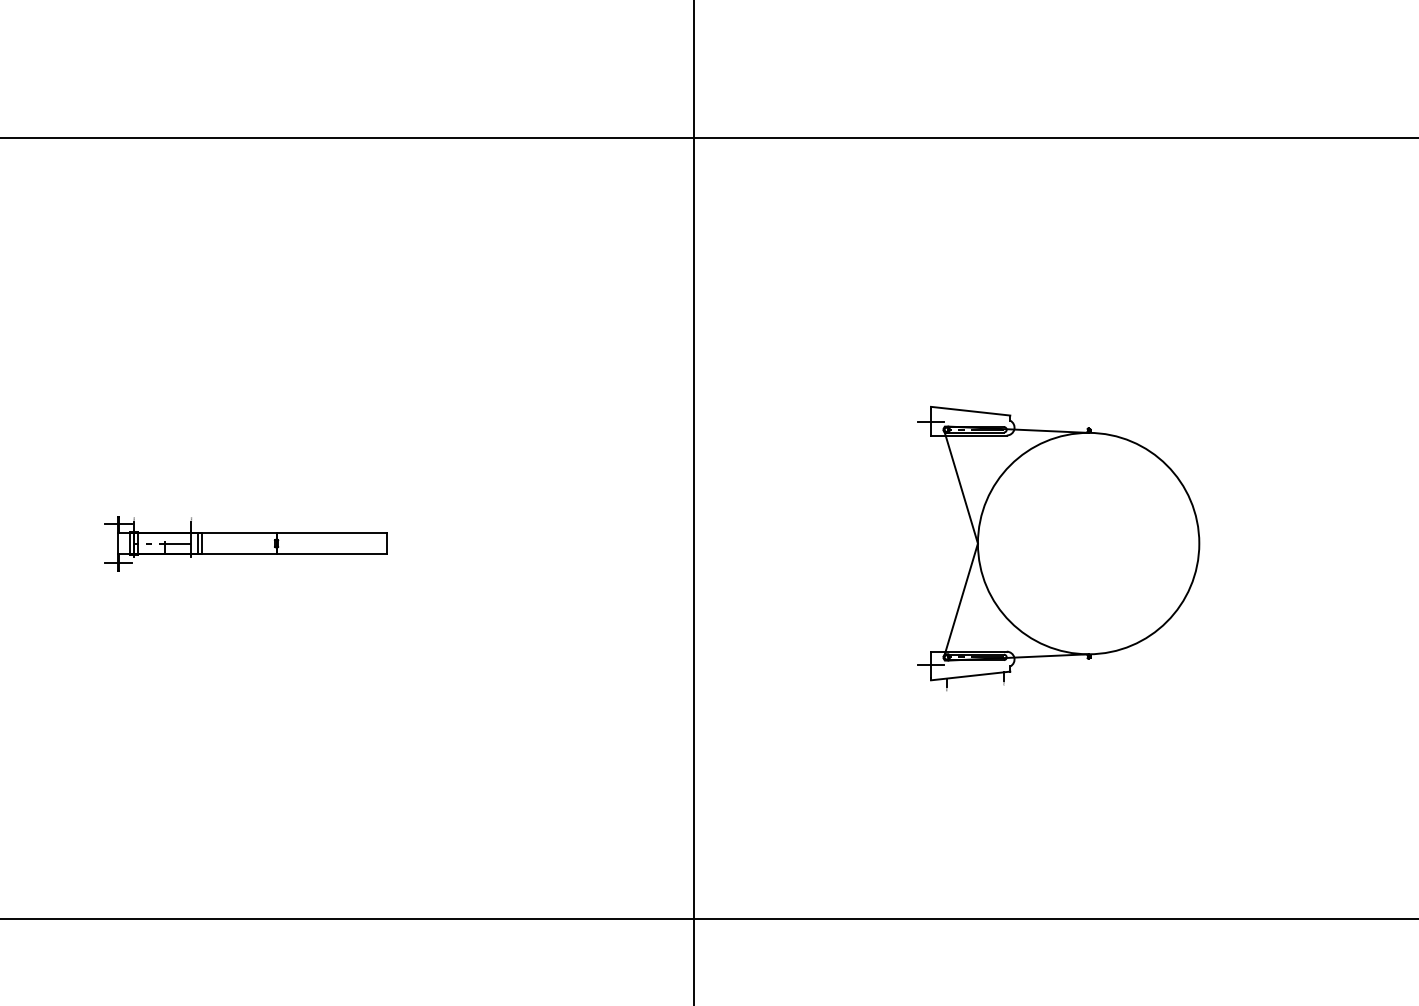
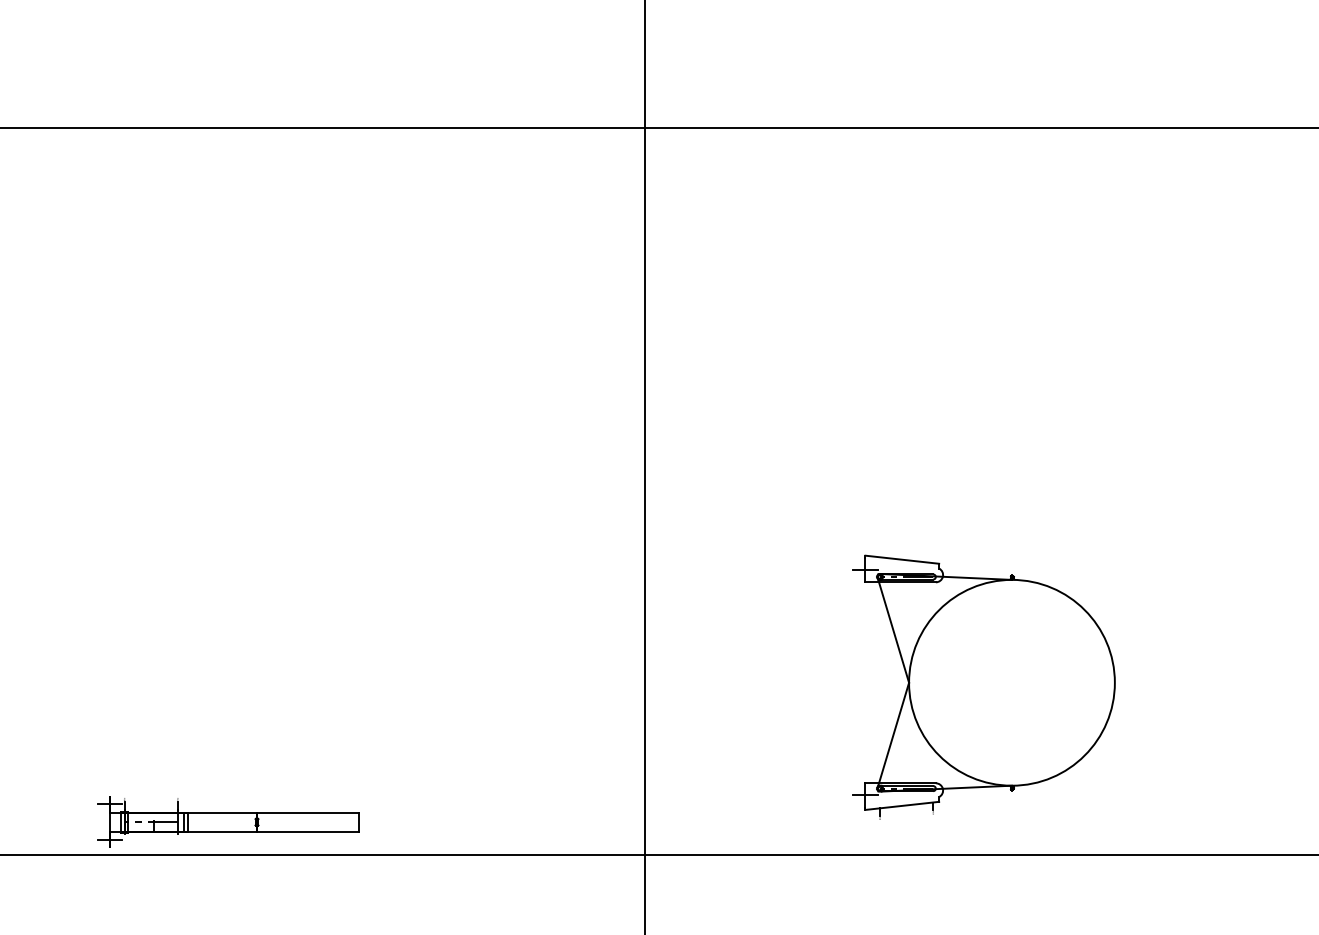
part: (245, 543) -> (228, 822), moved
part: (1058, 548) -> (983, 687), moved

